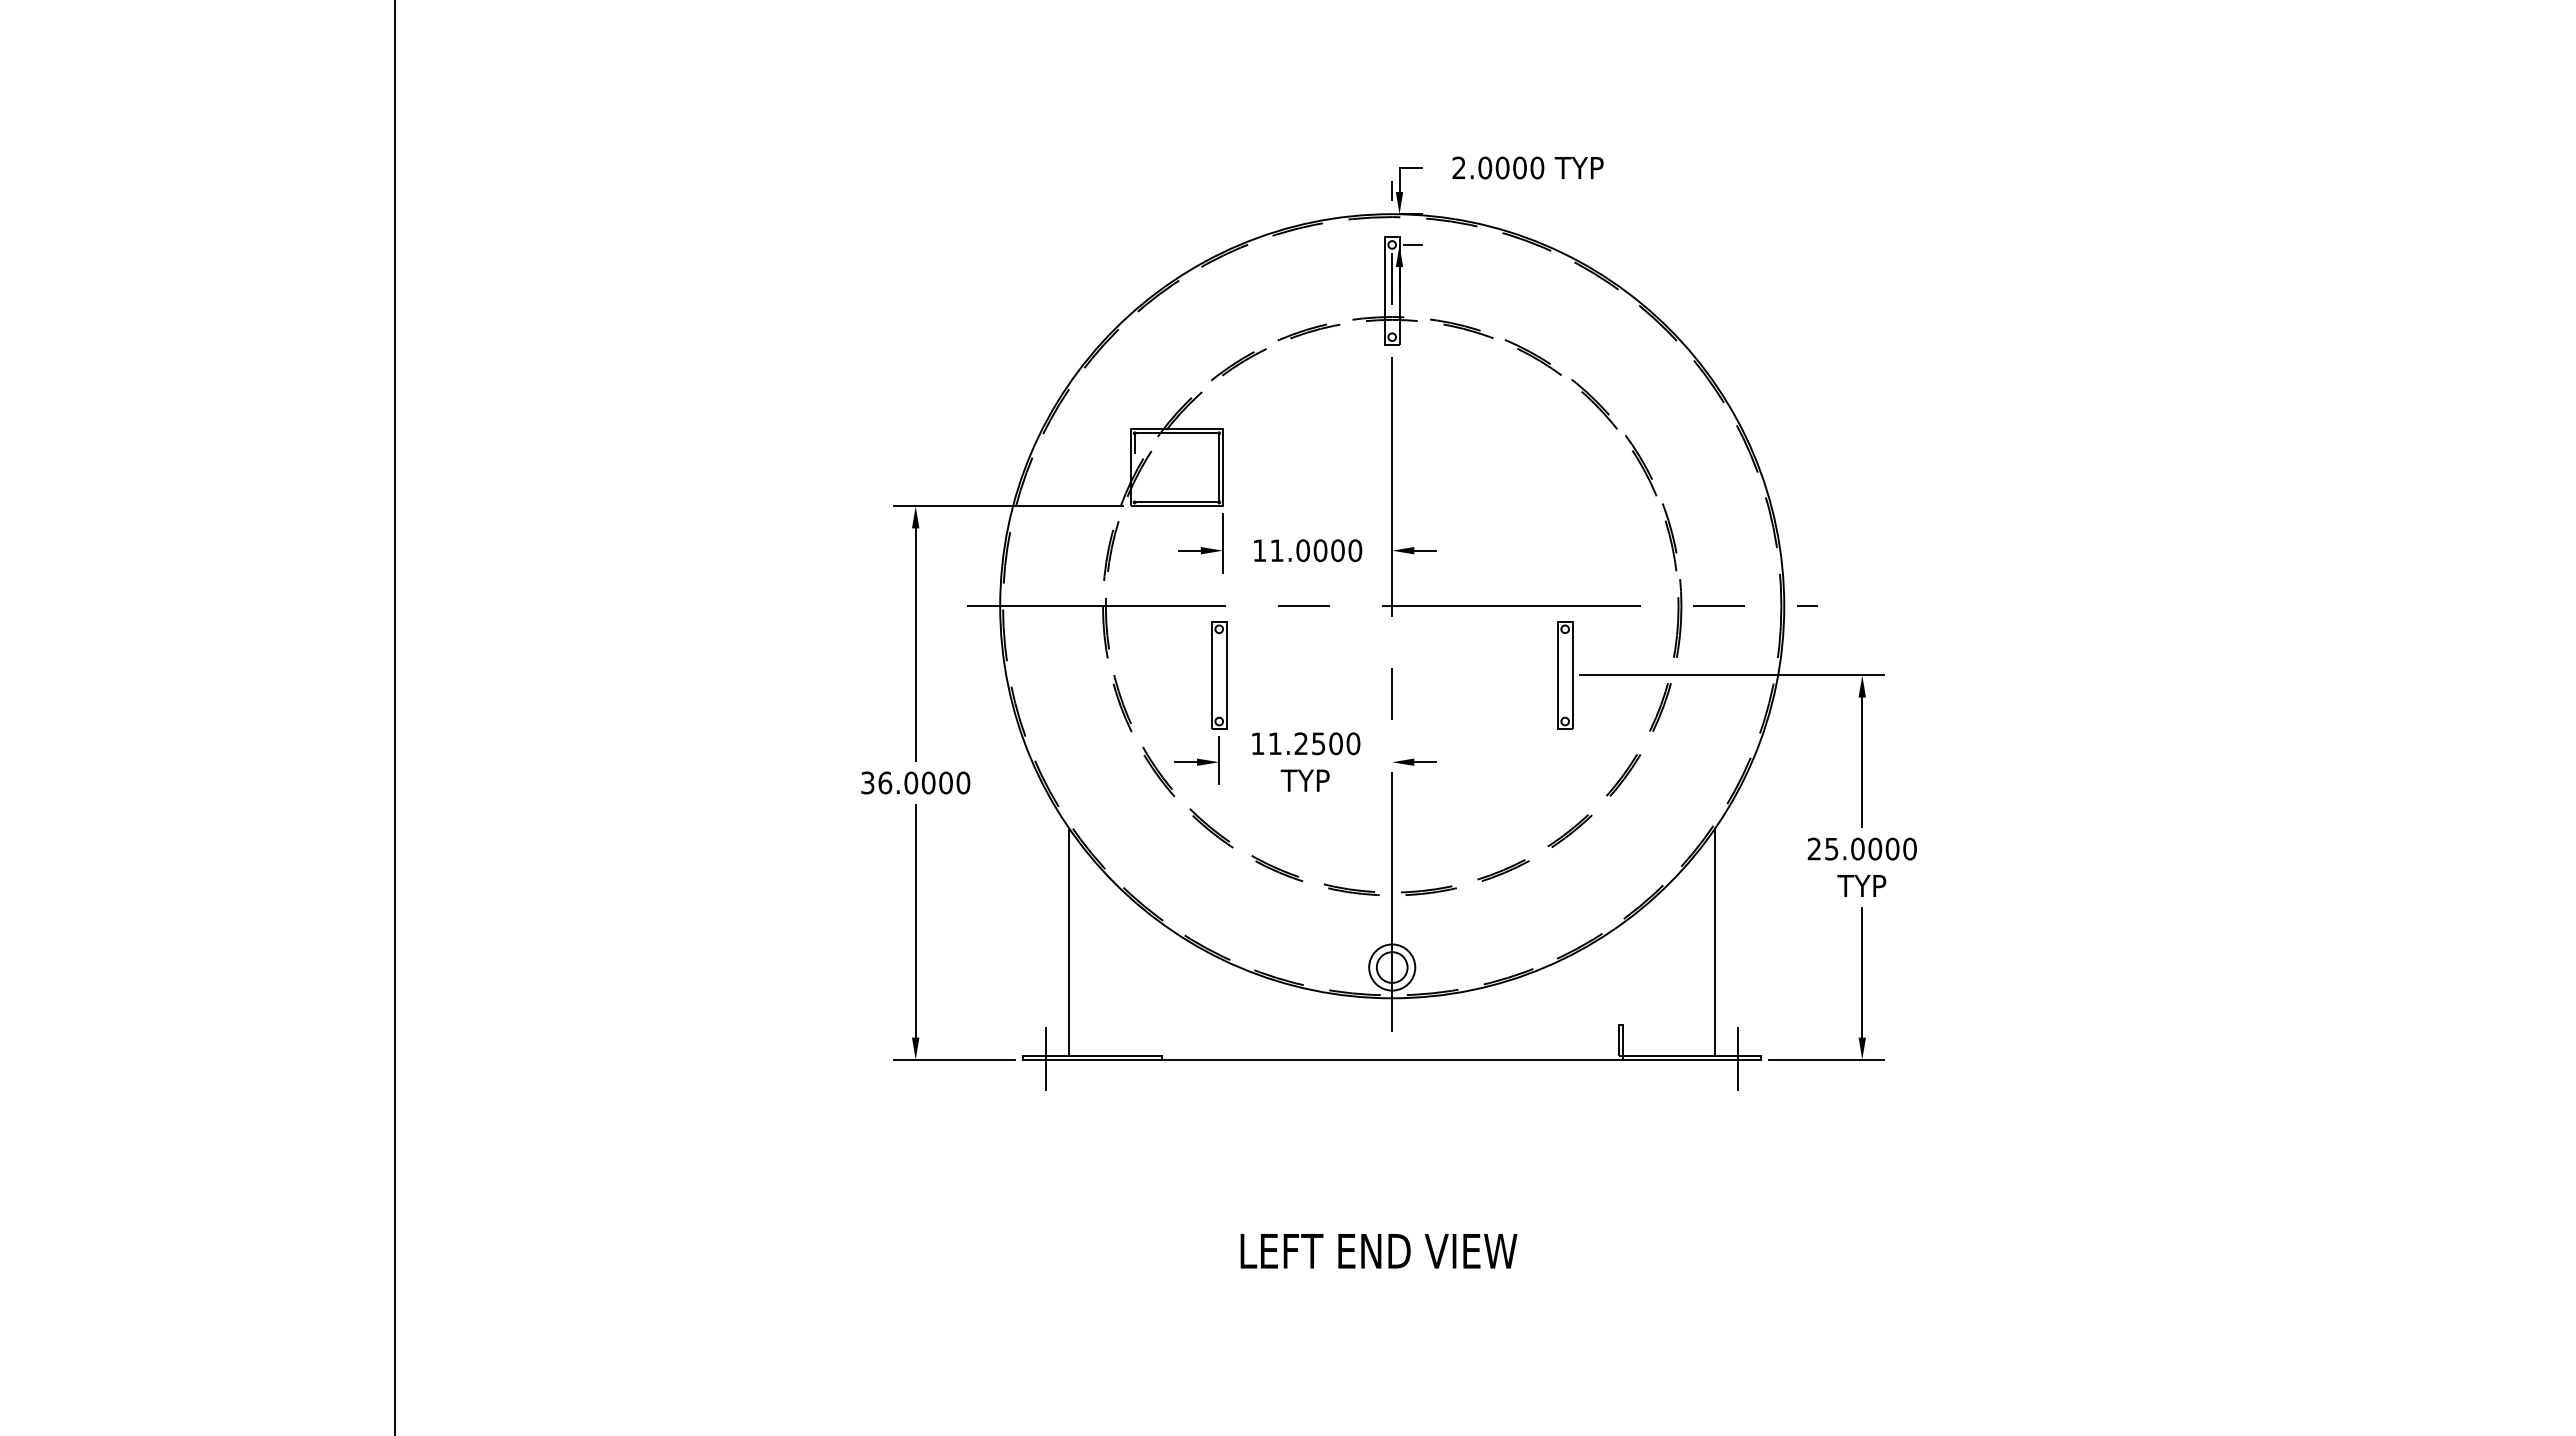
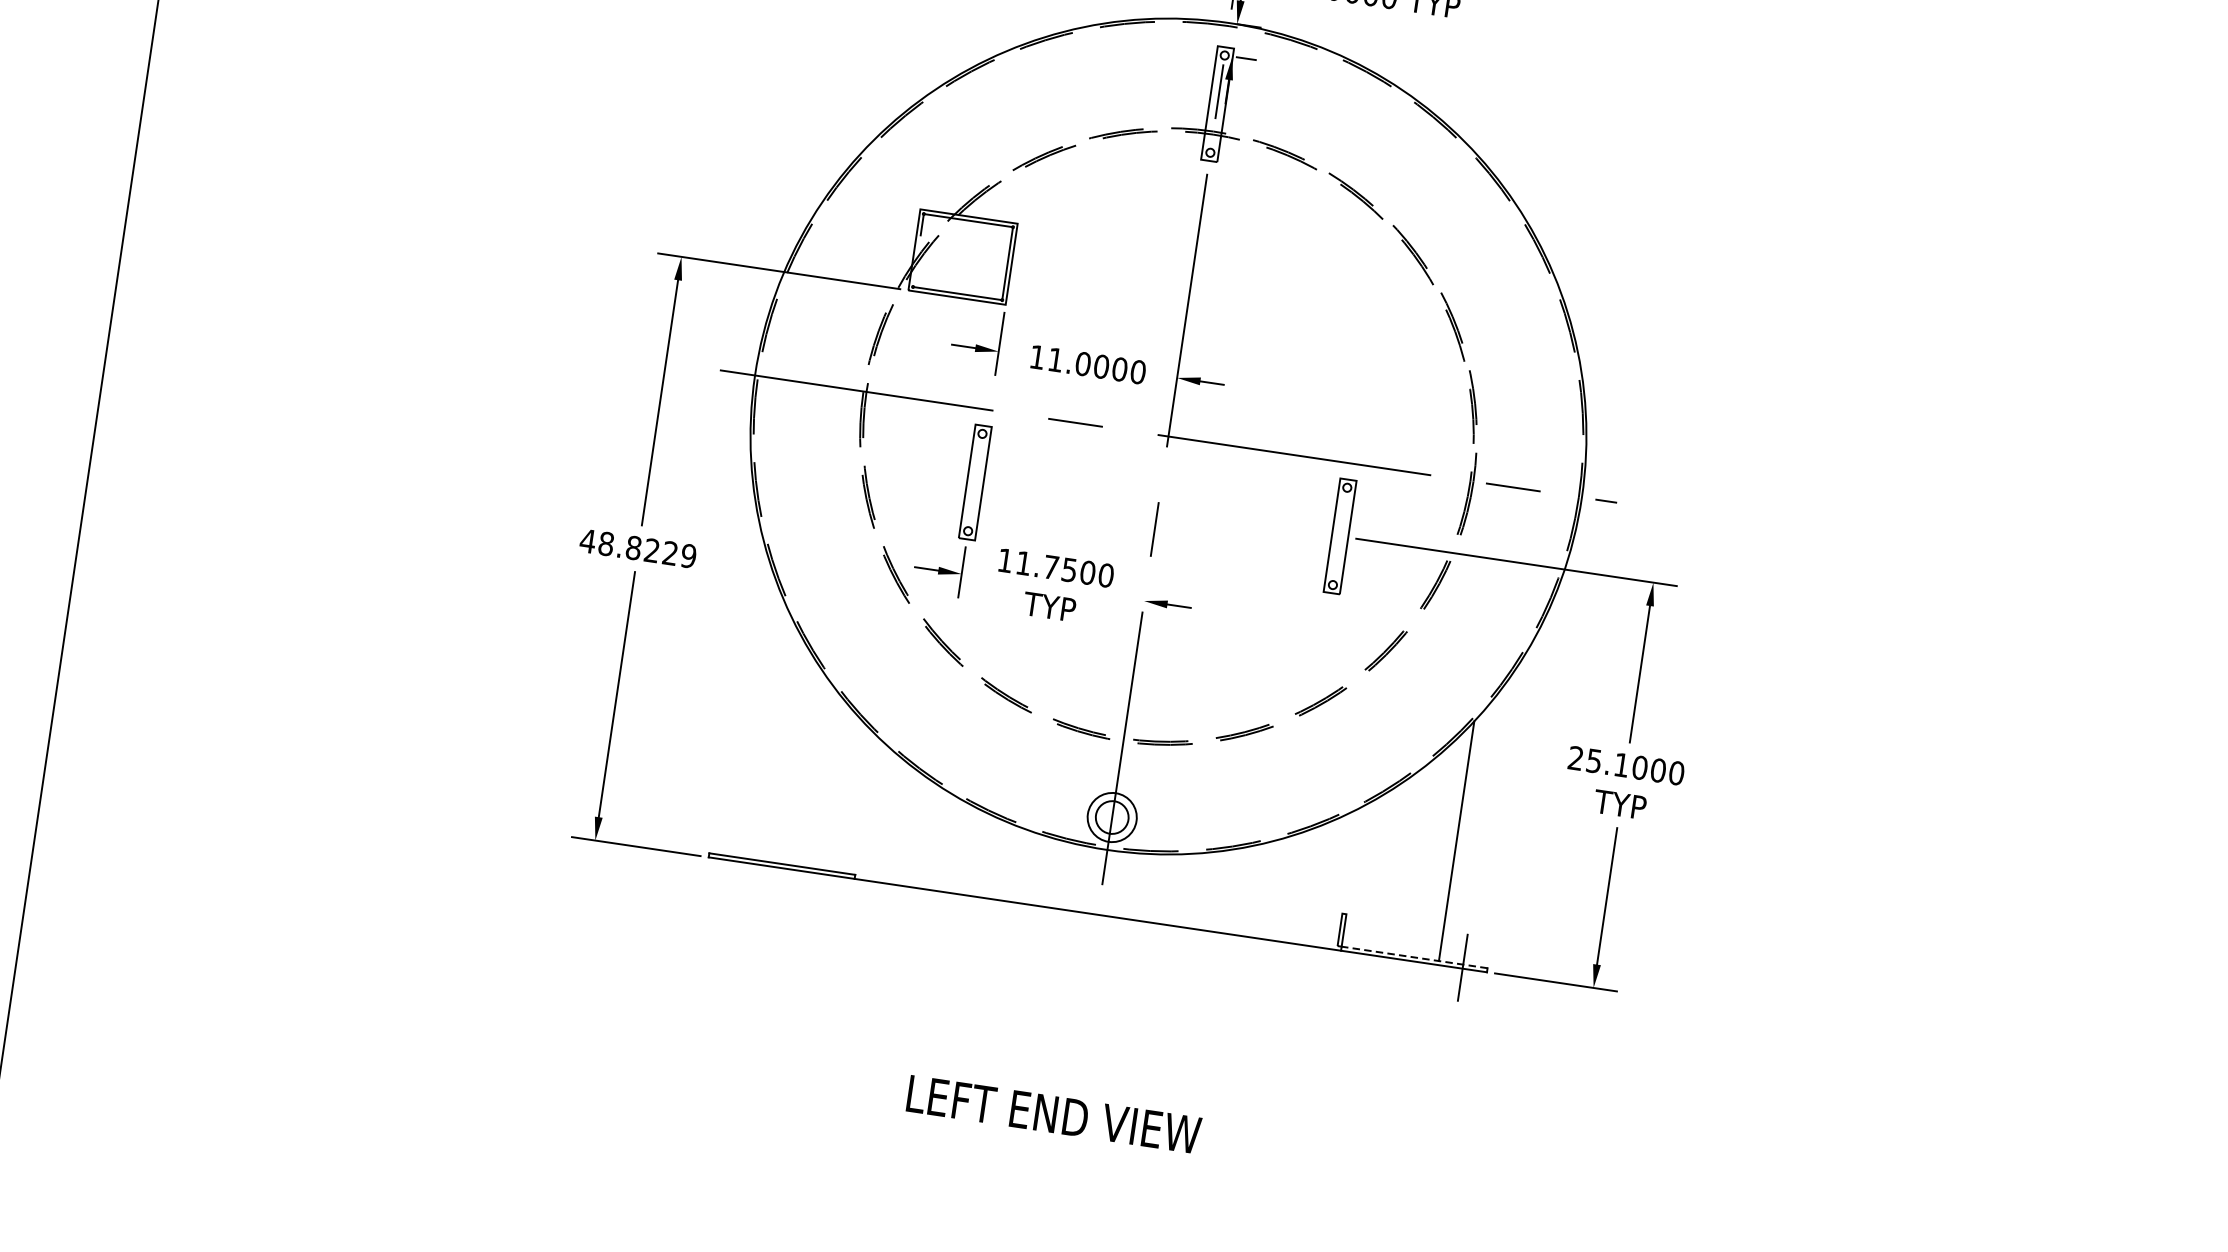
text: (1300, 743) -> (1050, 566), 11.2500 -> 11.7500
text: (915, 782) -> (638, 548), 36.0000 -> 48.8229
text: (1857, 848) -> (1621, 764), 25.0000 -> 25.1000
line: (1069, 941) -> (775, 739), removed
line: (1691, 1055) -> (1414, 956), solid -> dashed
line: (1046, 1058) -> (733, 859), removed

